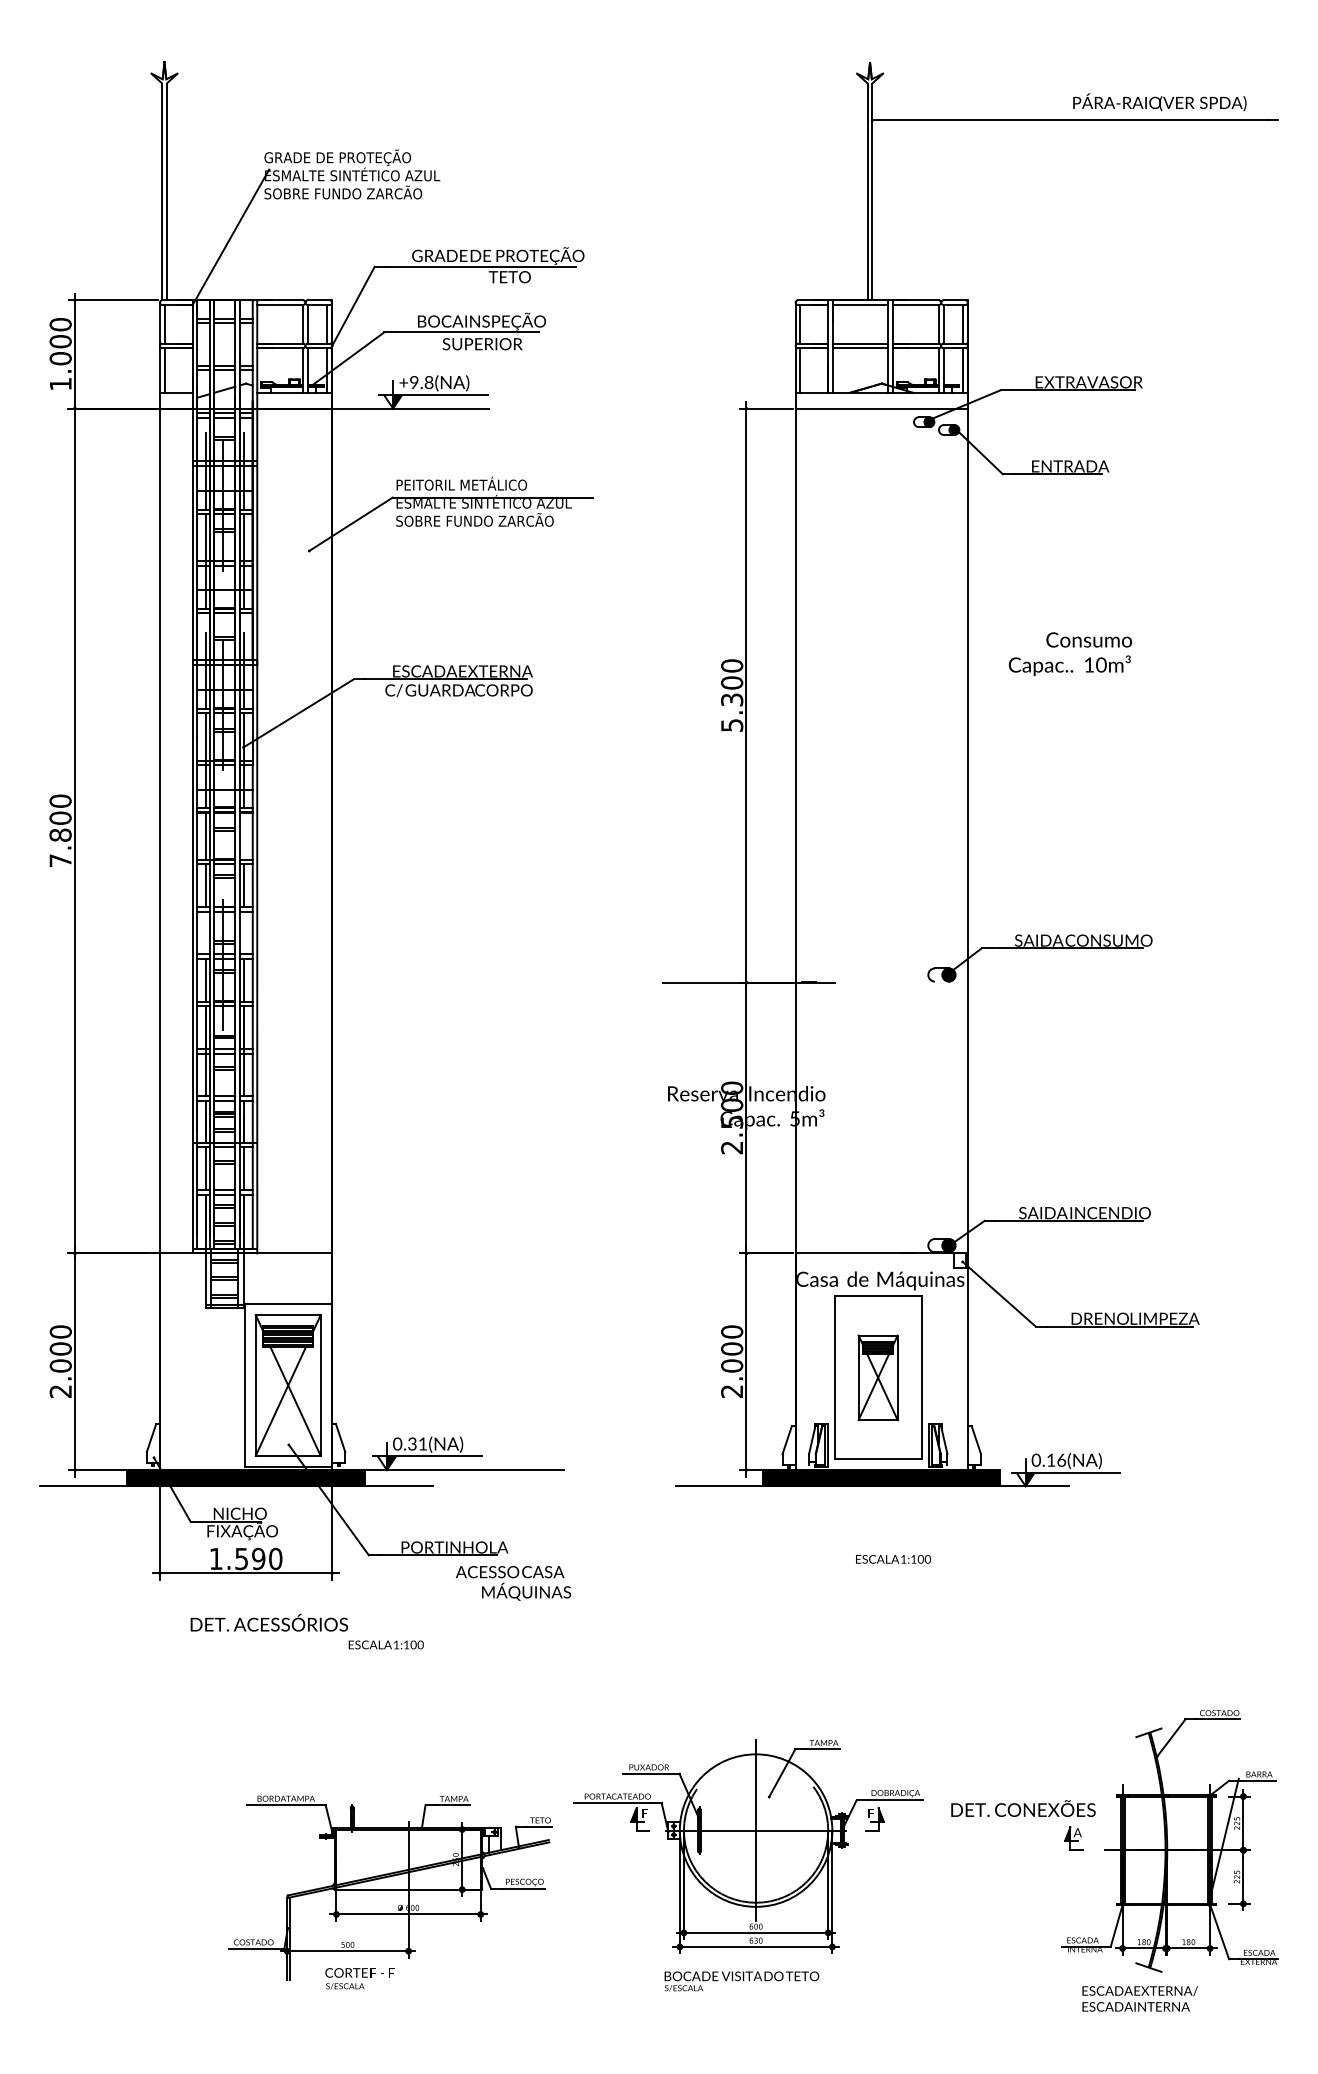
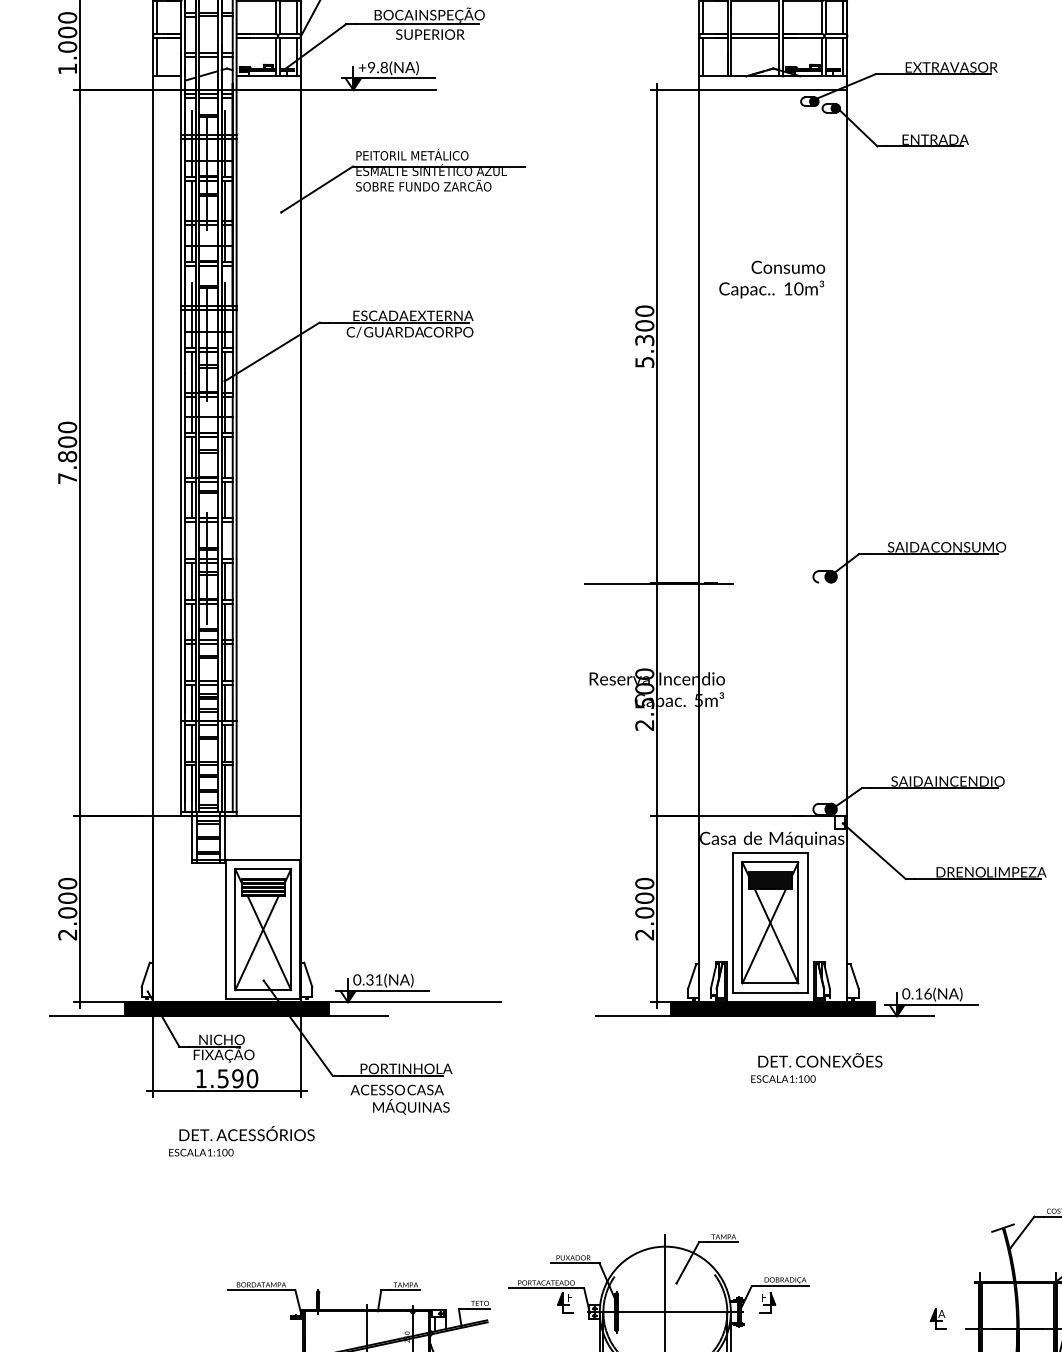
text: (1069, 654) -> (771, 279), moved
line: (243, 835) -> (224, 456), added
part: (877, 1377) -> (769, 922), size x1.67
text: (513, 1583) -> (400, 1099), moved
text: (385, 1644) -> (200, 1152), moved
text: (1023, 1808) -> (820, 1060), moved

